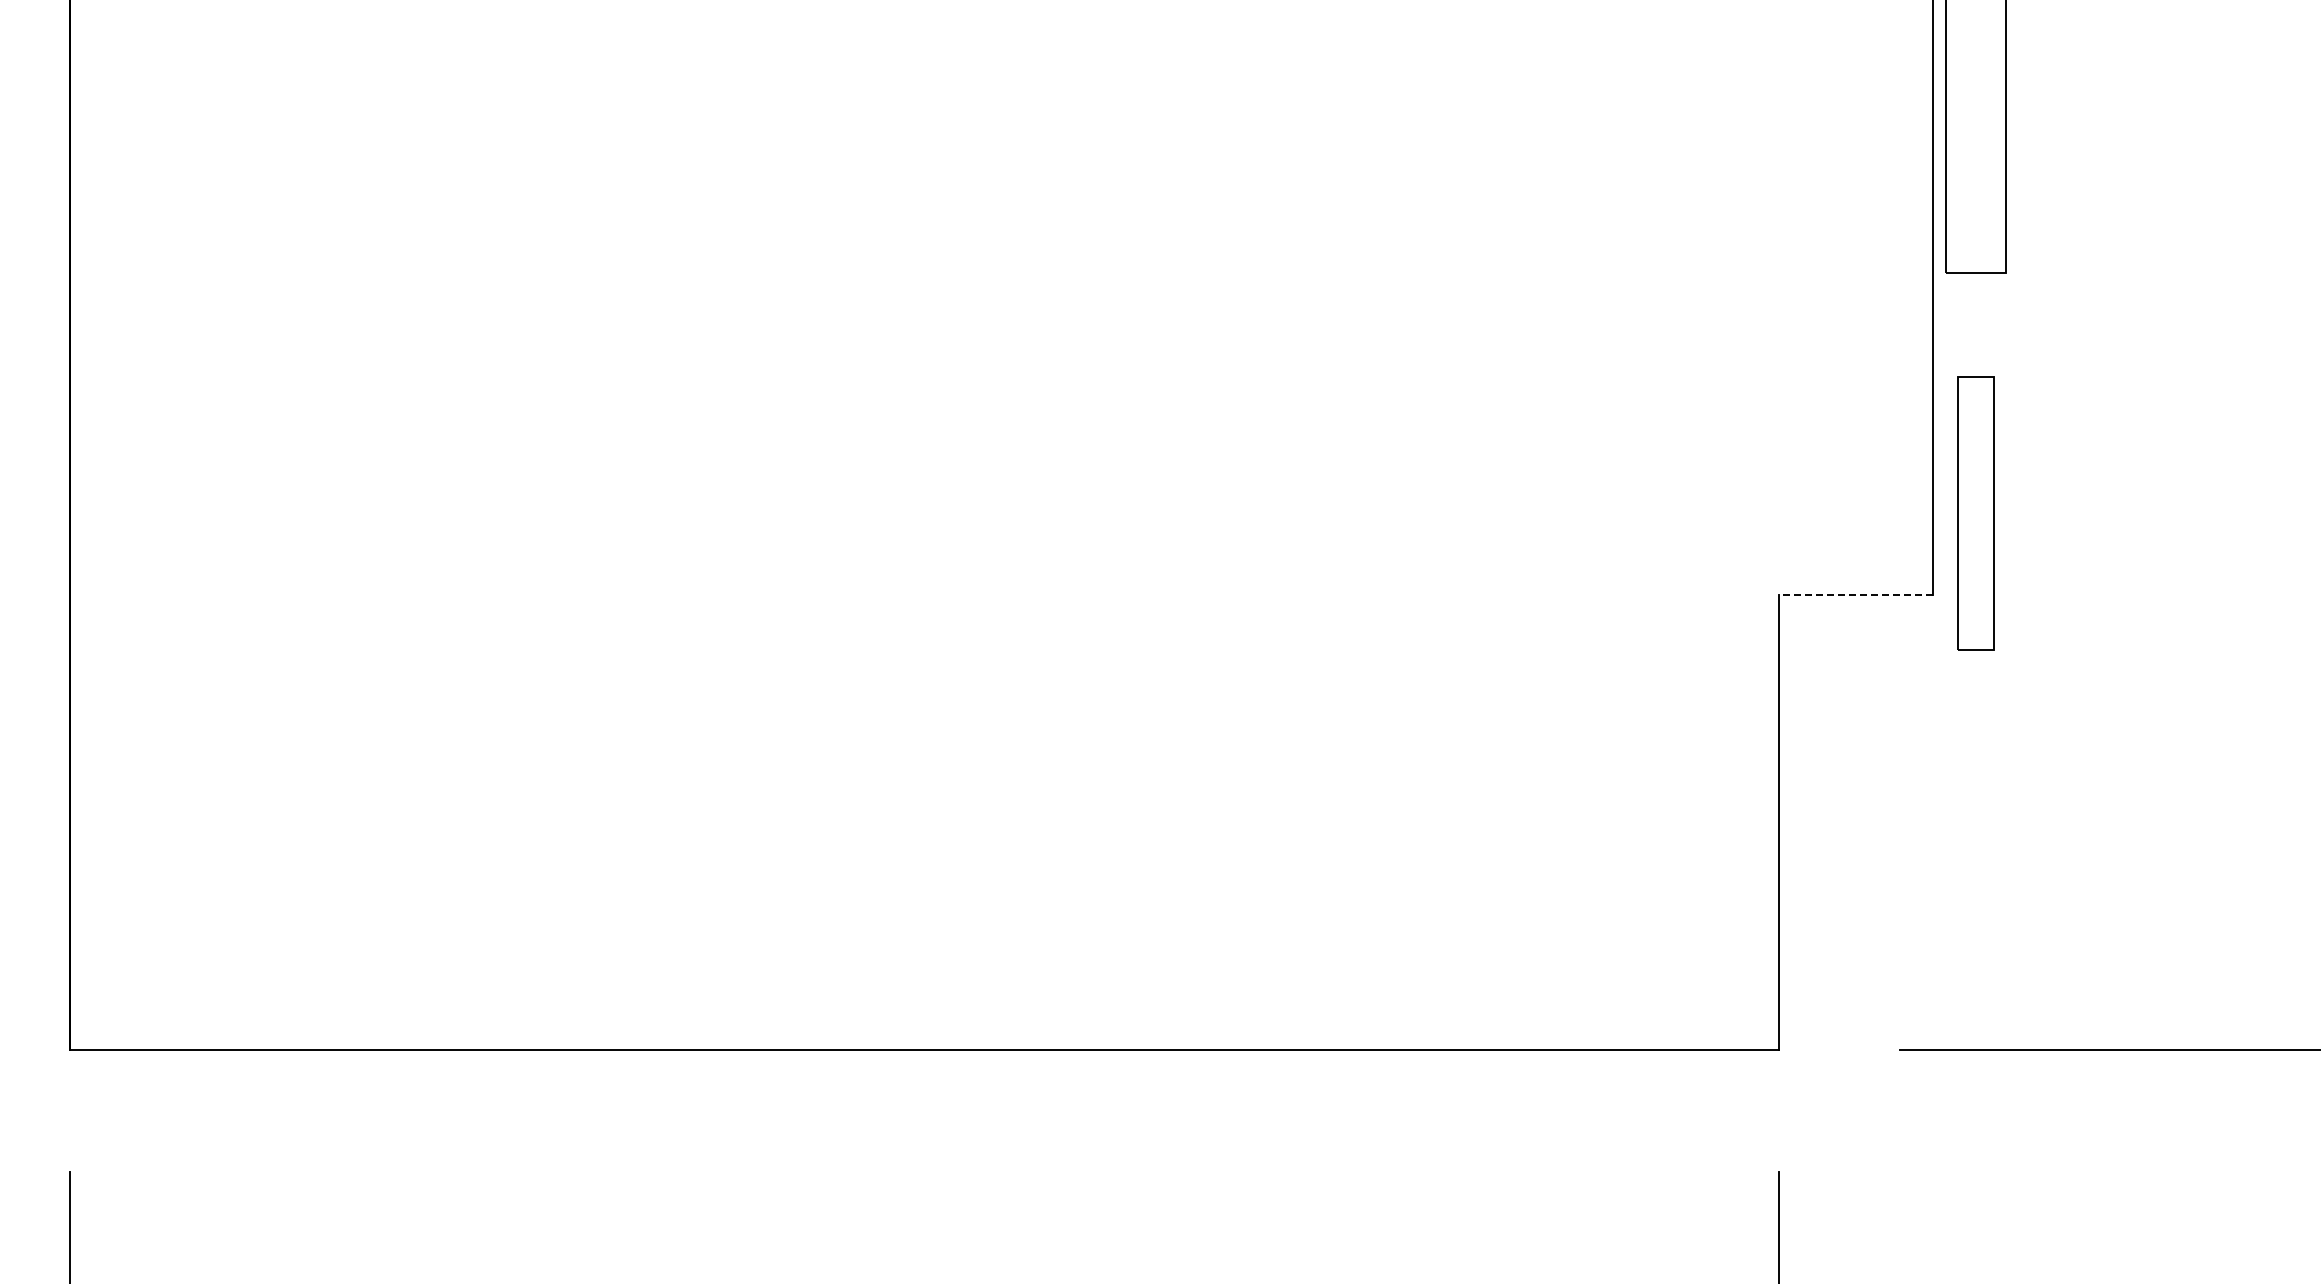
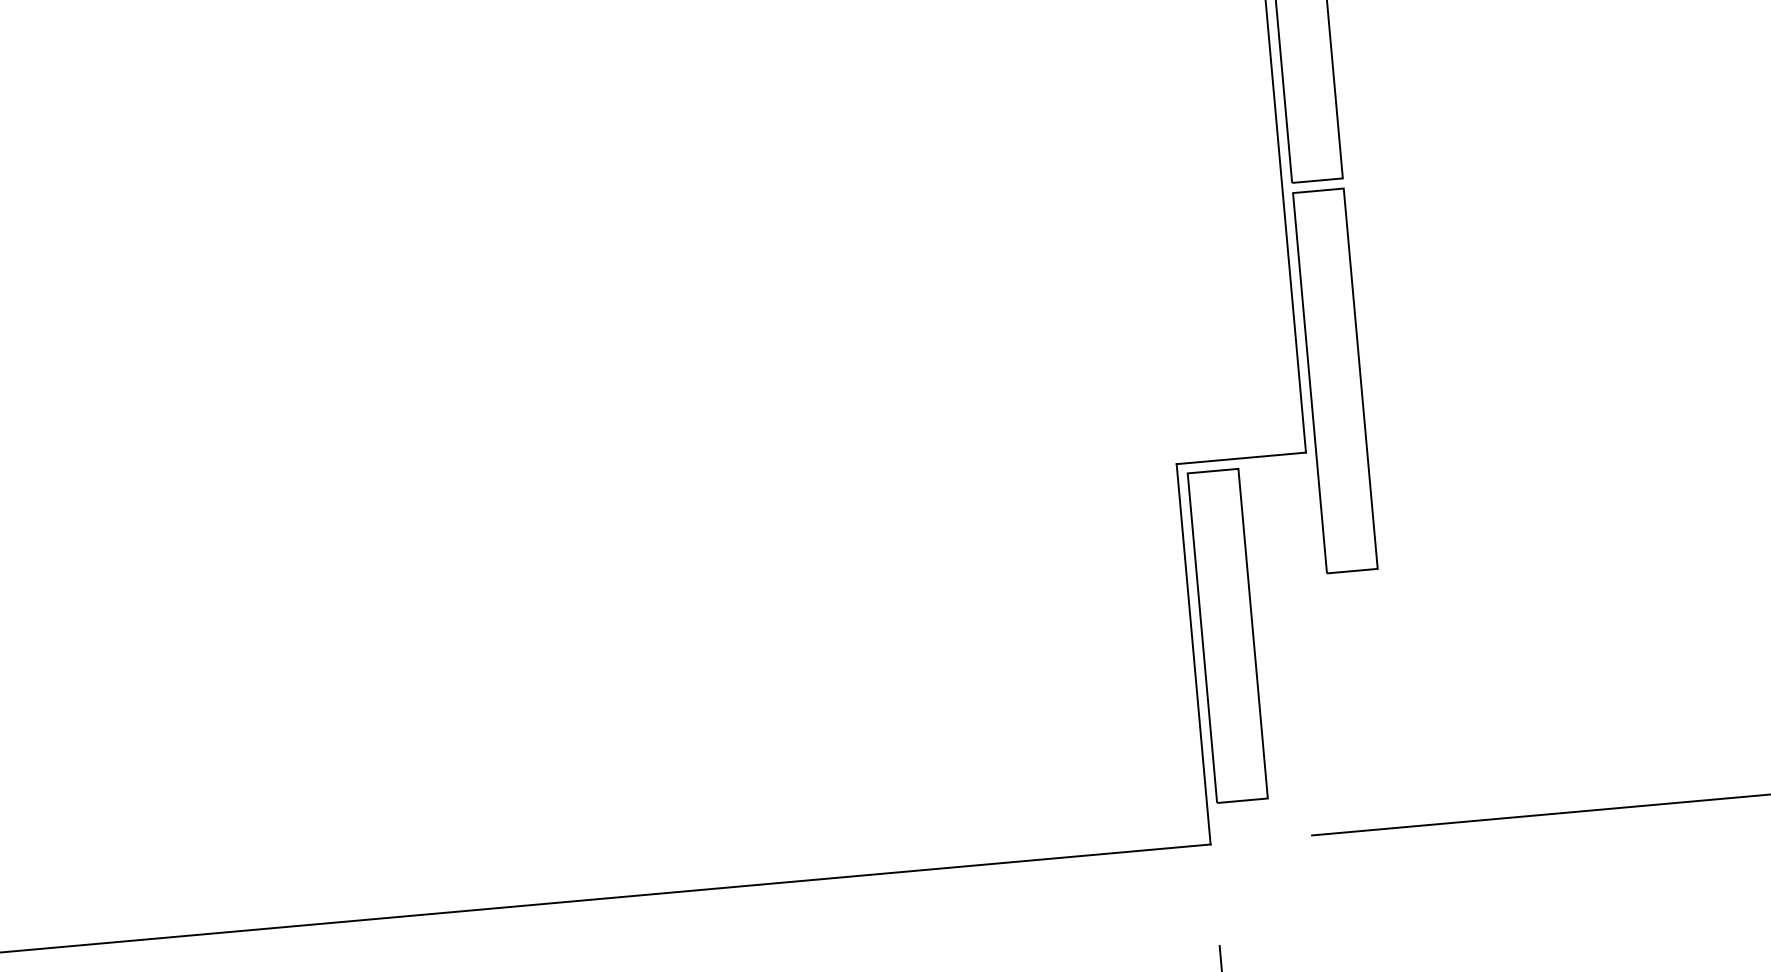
part: (1975, 513) -> (1335, 381), size x1.67
line: (1855, 595) -> (1240, 458), dashed -> solid
part: (1820, 804) -> (1227, 635), added

